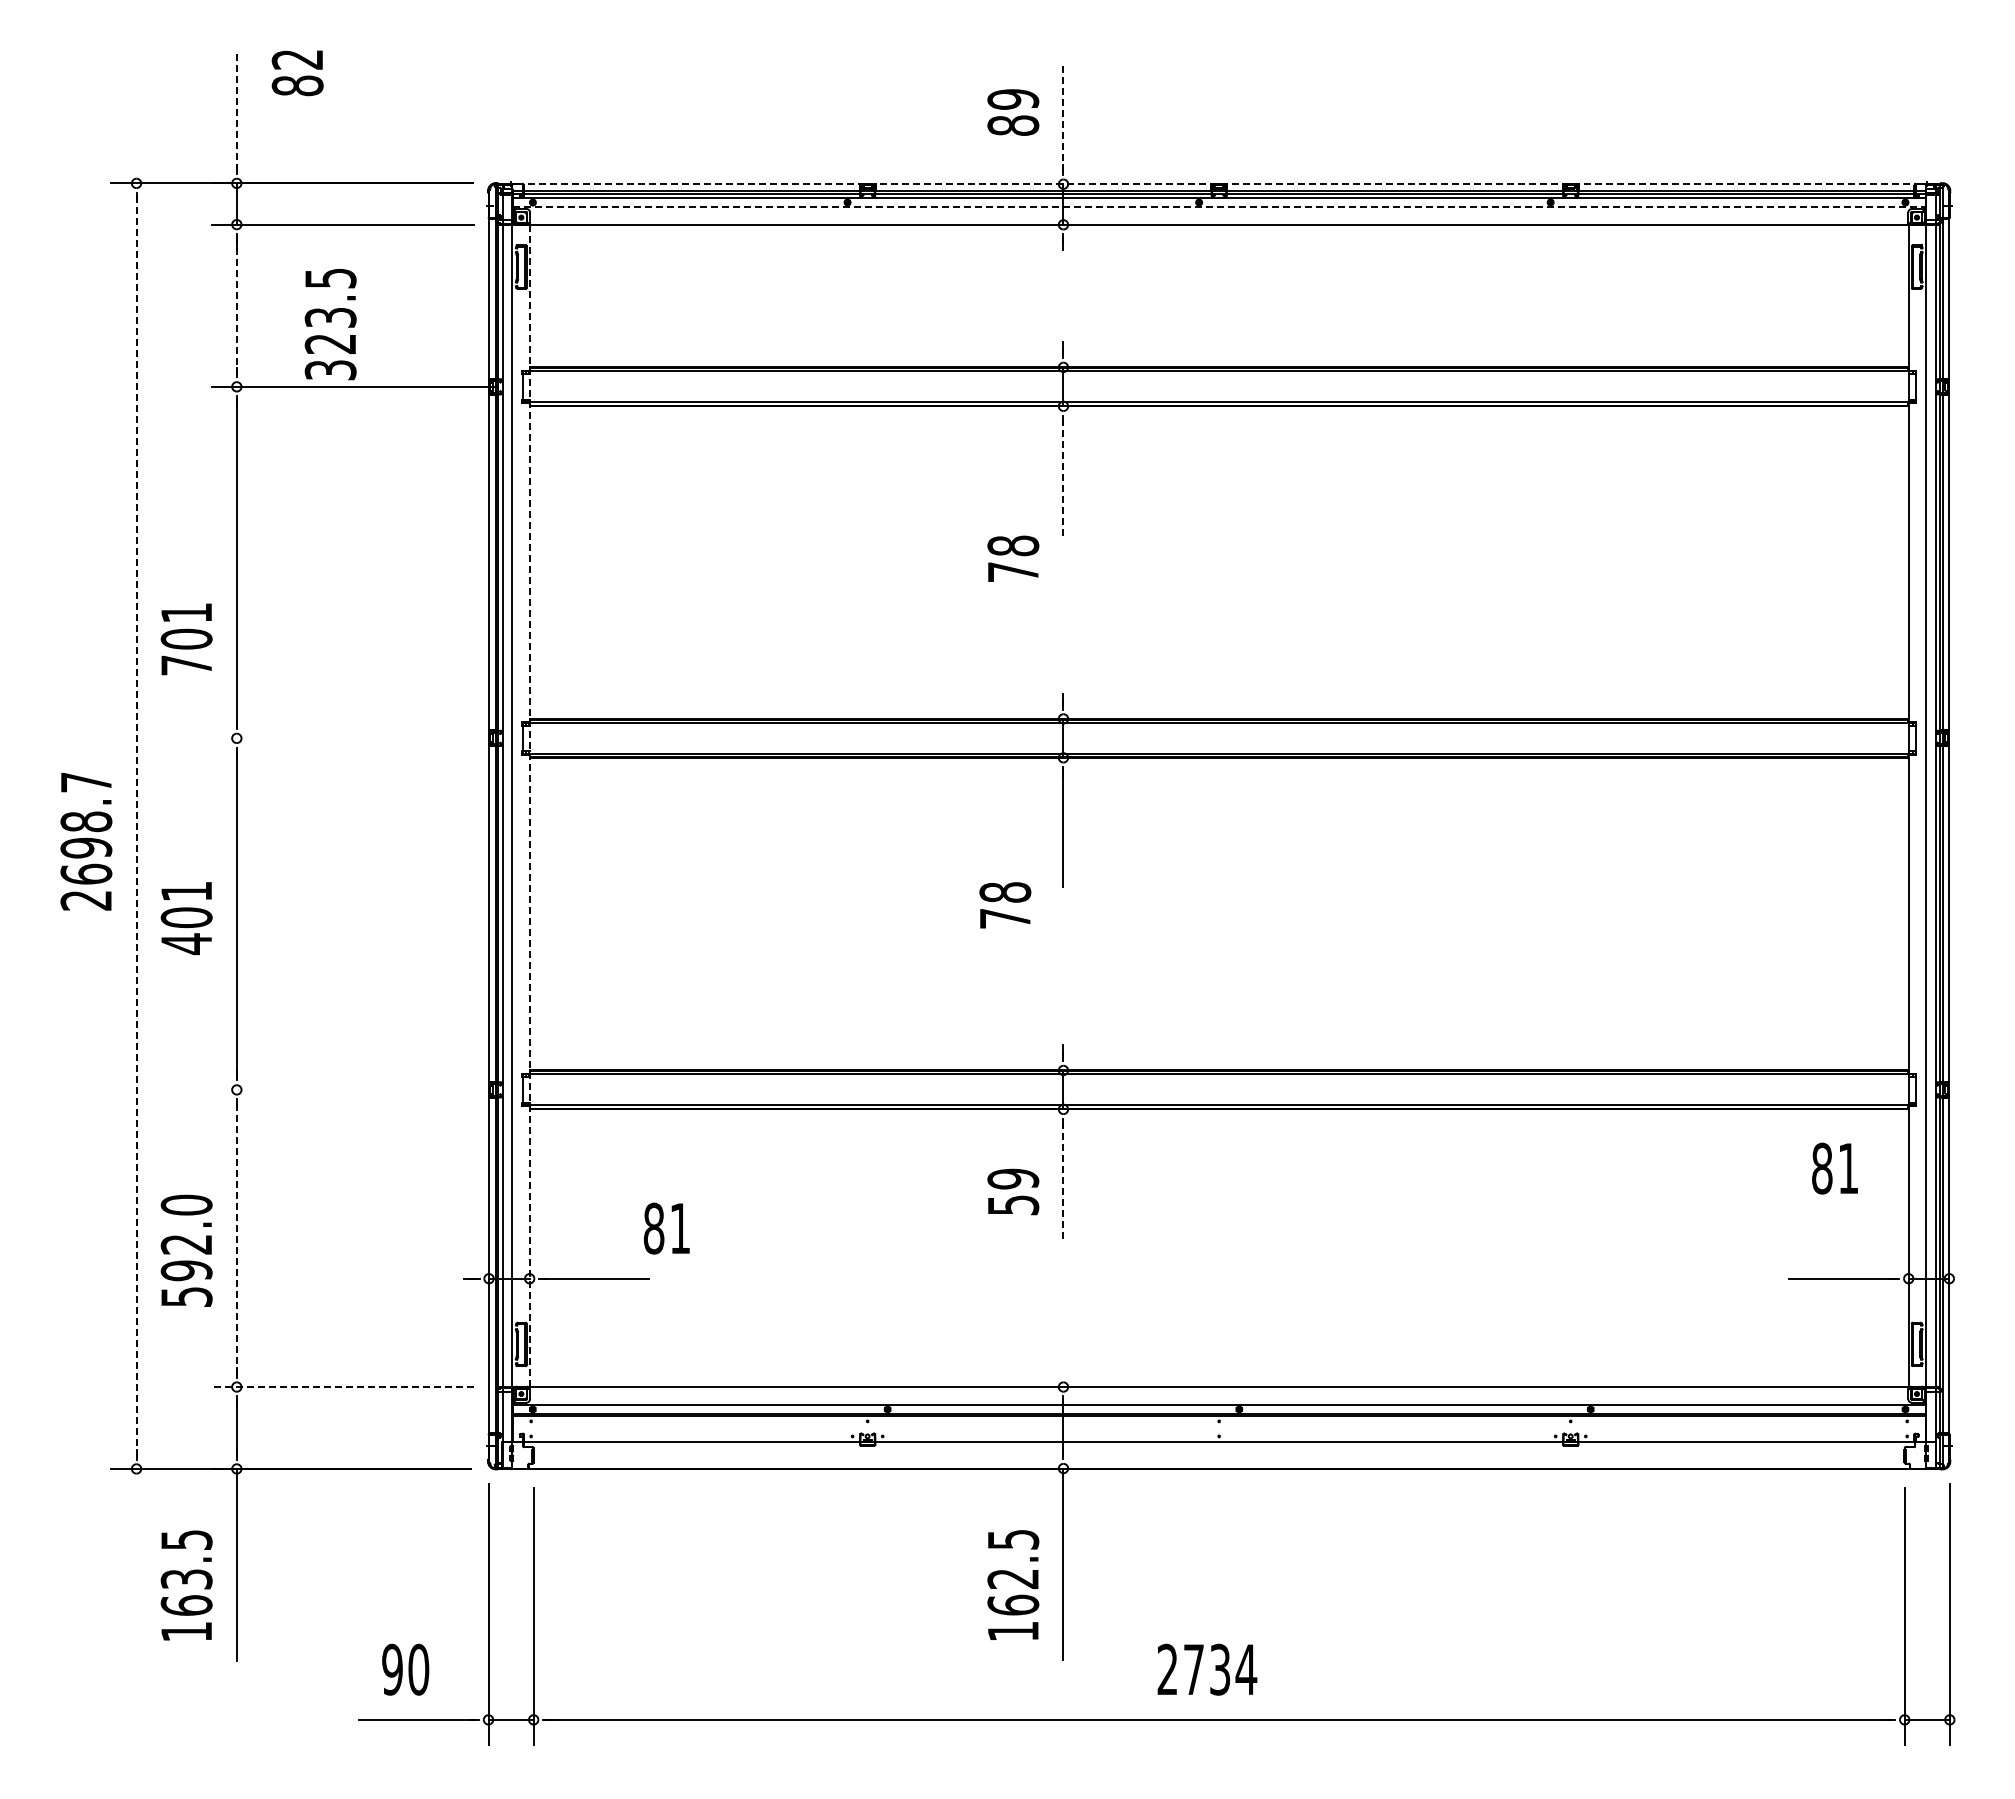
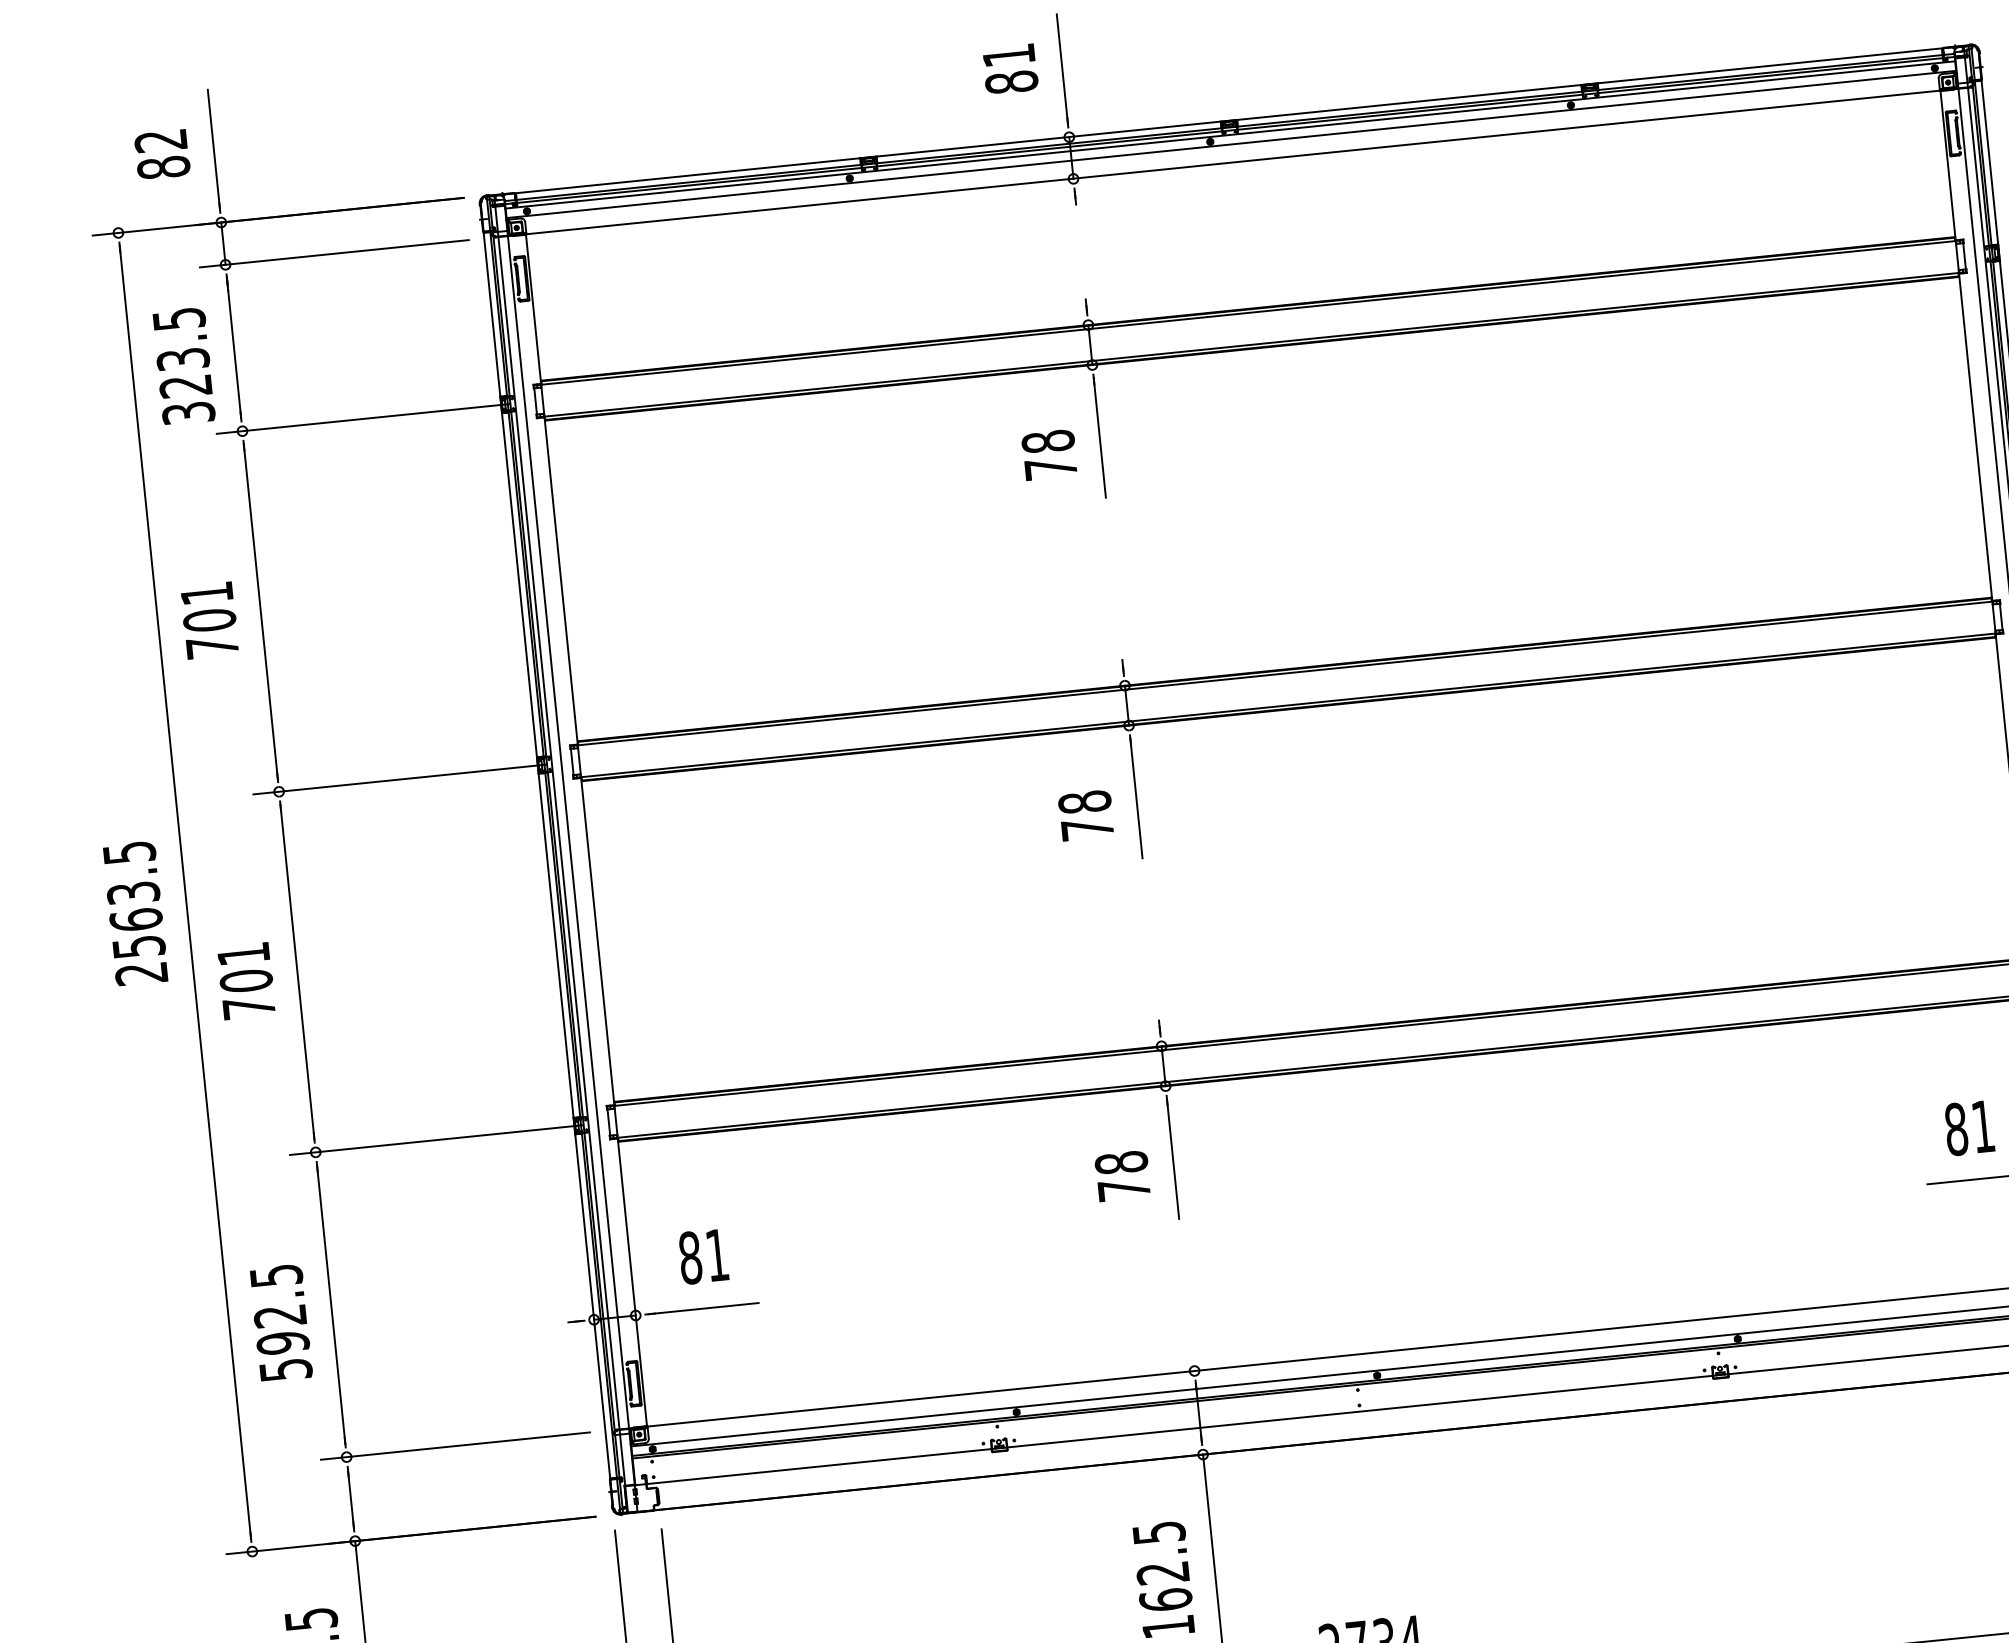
text: (297, 73) -> (162, 155), moved
text: (1013, 99) -> (1009, 55), 89 -> 81
line: (236, 111) -> (213, 148), dashed -> solid
line: (1063, 118) -> (1062, 69), dashed -> solid
line: (1219, 184) -> (1229, 121), dashed -> solid
line: (1219, 207) -> (1231, 144), dashed -> solid
line: (236, 305) -> (233, 347), dashed -> solid
text: (330, 324) -> (183, 366), moved
line: (1063, 477) -> (1099, 438), dashed -> solid
text: (1013, 558) -> (1049, 454), moved
text: (186, 639) -> (209, 620), moved
line: (354, 738) -> (399, 779), added
line: (529, 805) -> (586, 830), dashed -> solid
line: (136, 826) -> (185, 892), dashed -> solid
text: (86, 828) -> (134, 899), 2698.7 -> 2563.5
text: (1005, 905) -> (1086, 815), moved
text: (186, 944) -> (248, 1008), 401 -> 701
line: (354, 1089) -> (436, 1139), added
text: (1834, 1168) -> (1968, 1128), moved
line: (1063, 1180) -> (1173, 1159), dashed -> solid
text: (1013, 1191) -> (1122, 1175), 59 -> 78
text: (186, 1204) -> (276, 1275), 592.0 -> 592.5
text: (666, 1228) -> (703, 1256), moved
line: (236, 1237) -> (330, 1303), dashed -> solid
line: (342, 1387) -> (455, 1446), dashed -> solid

